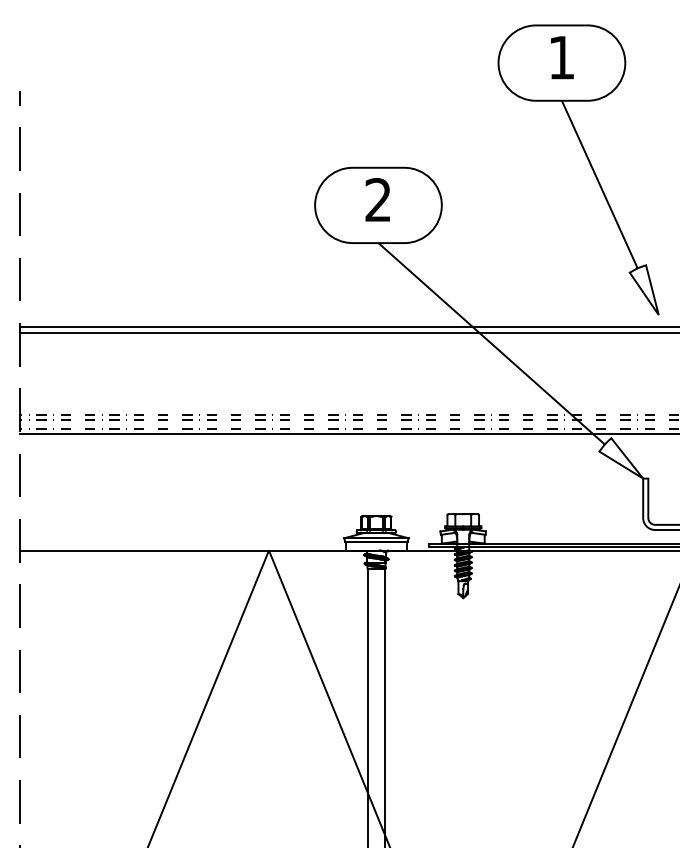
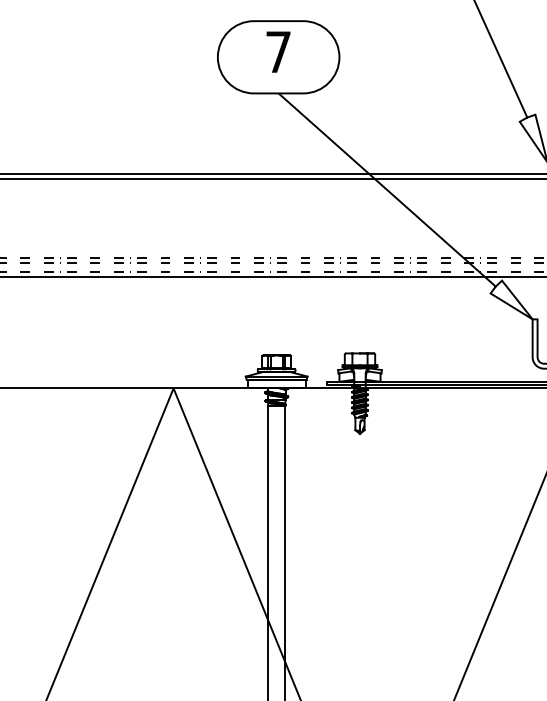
text: (377, 199) -> (277, 51), 2 -> 7

